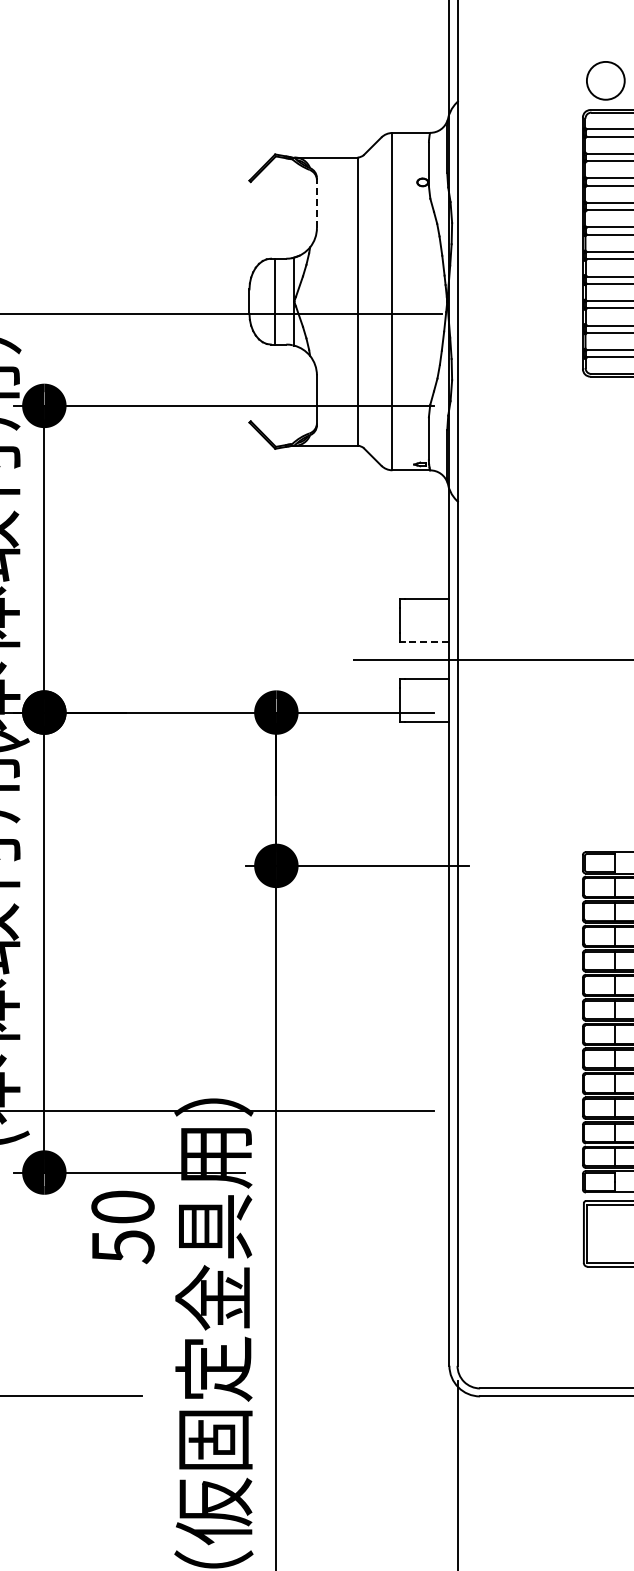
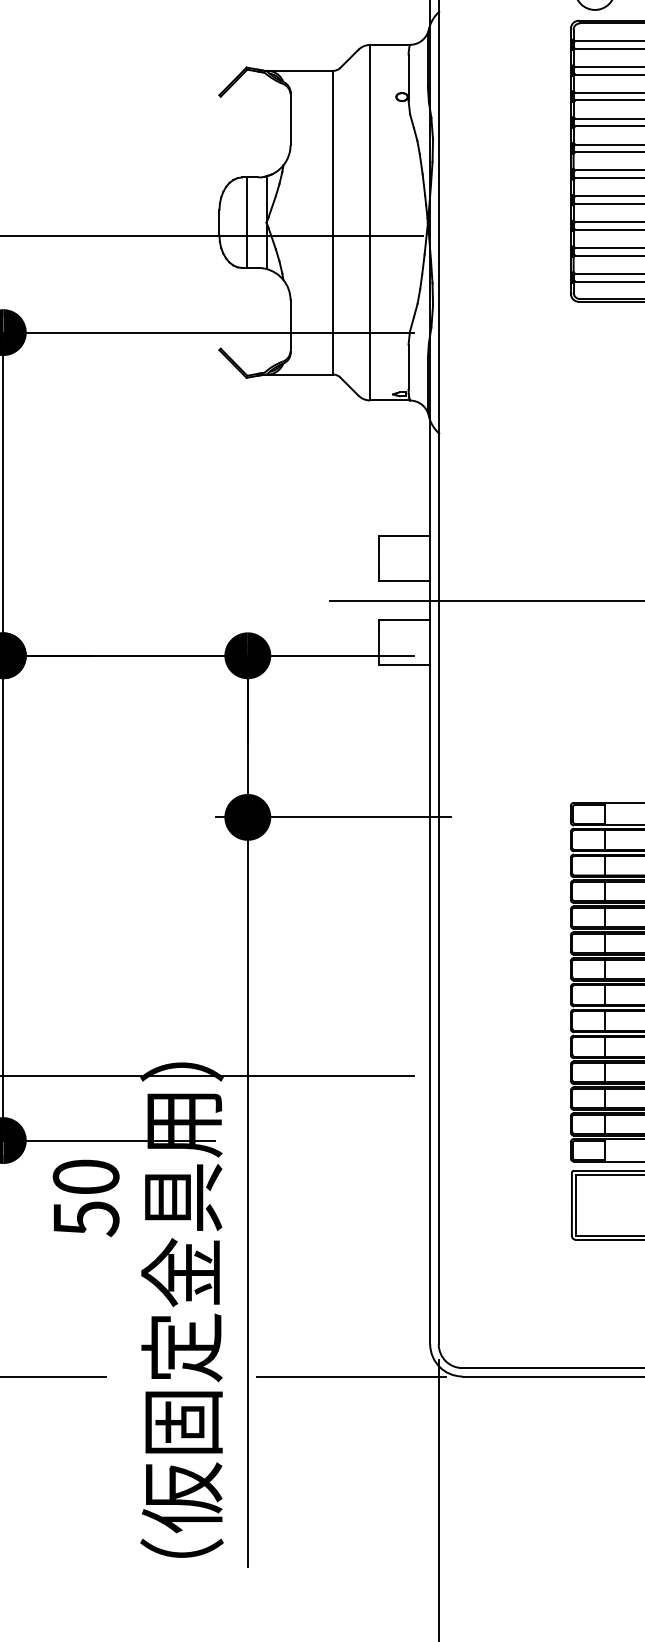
line: (316, 202) -> (290, 118), dashed -> solid
line: (426, 642) -> (406, 581), dashed -> solid
line: (374, 1396) -> (351, 1376), added

